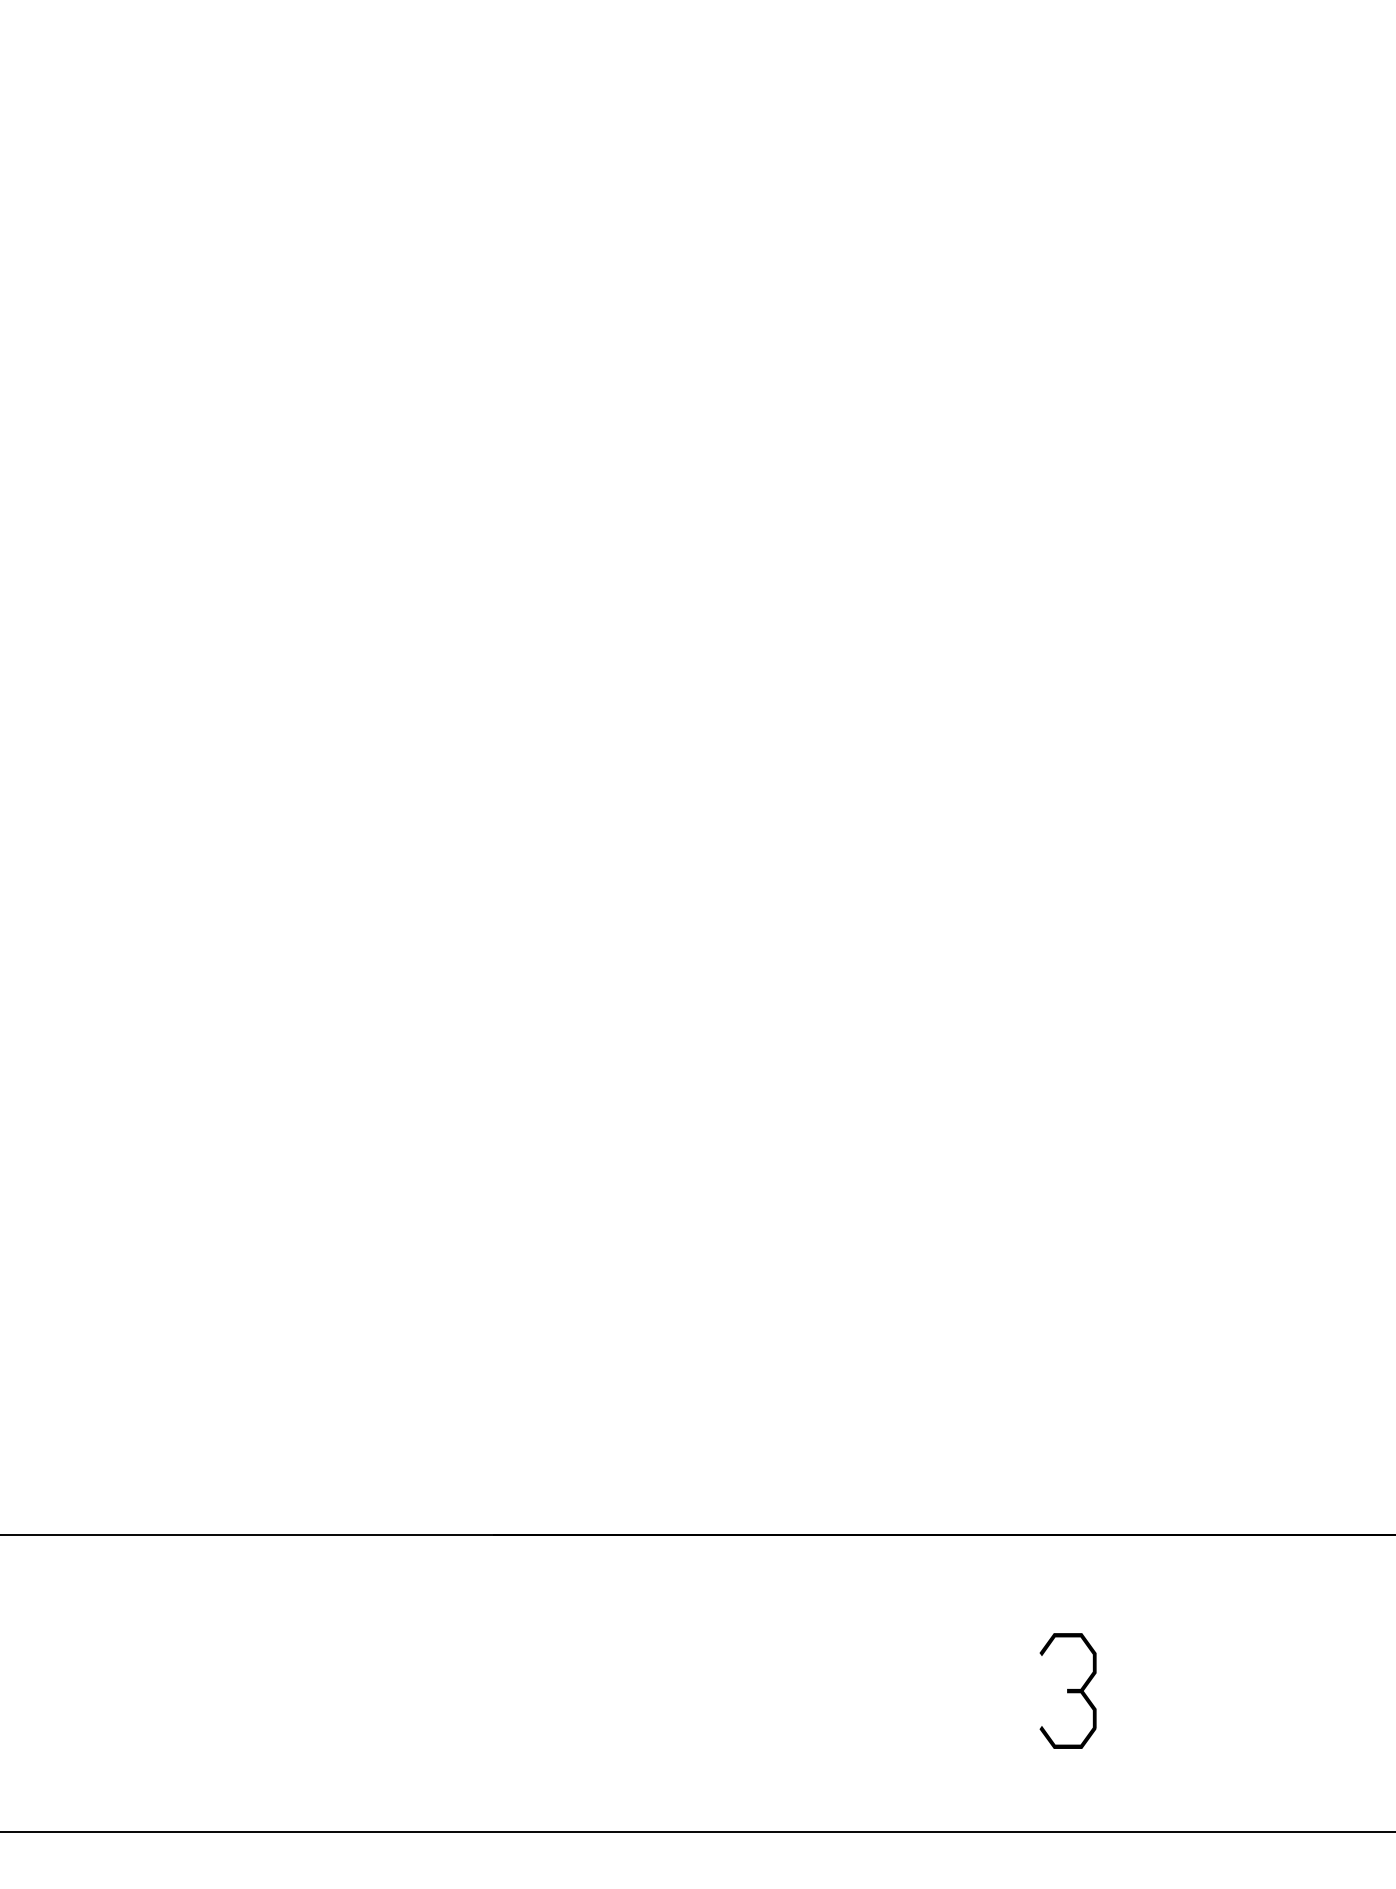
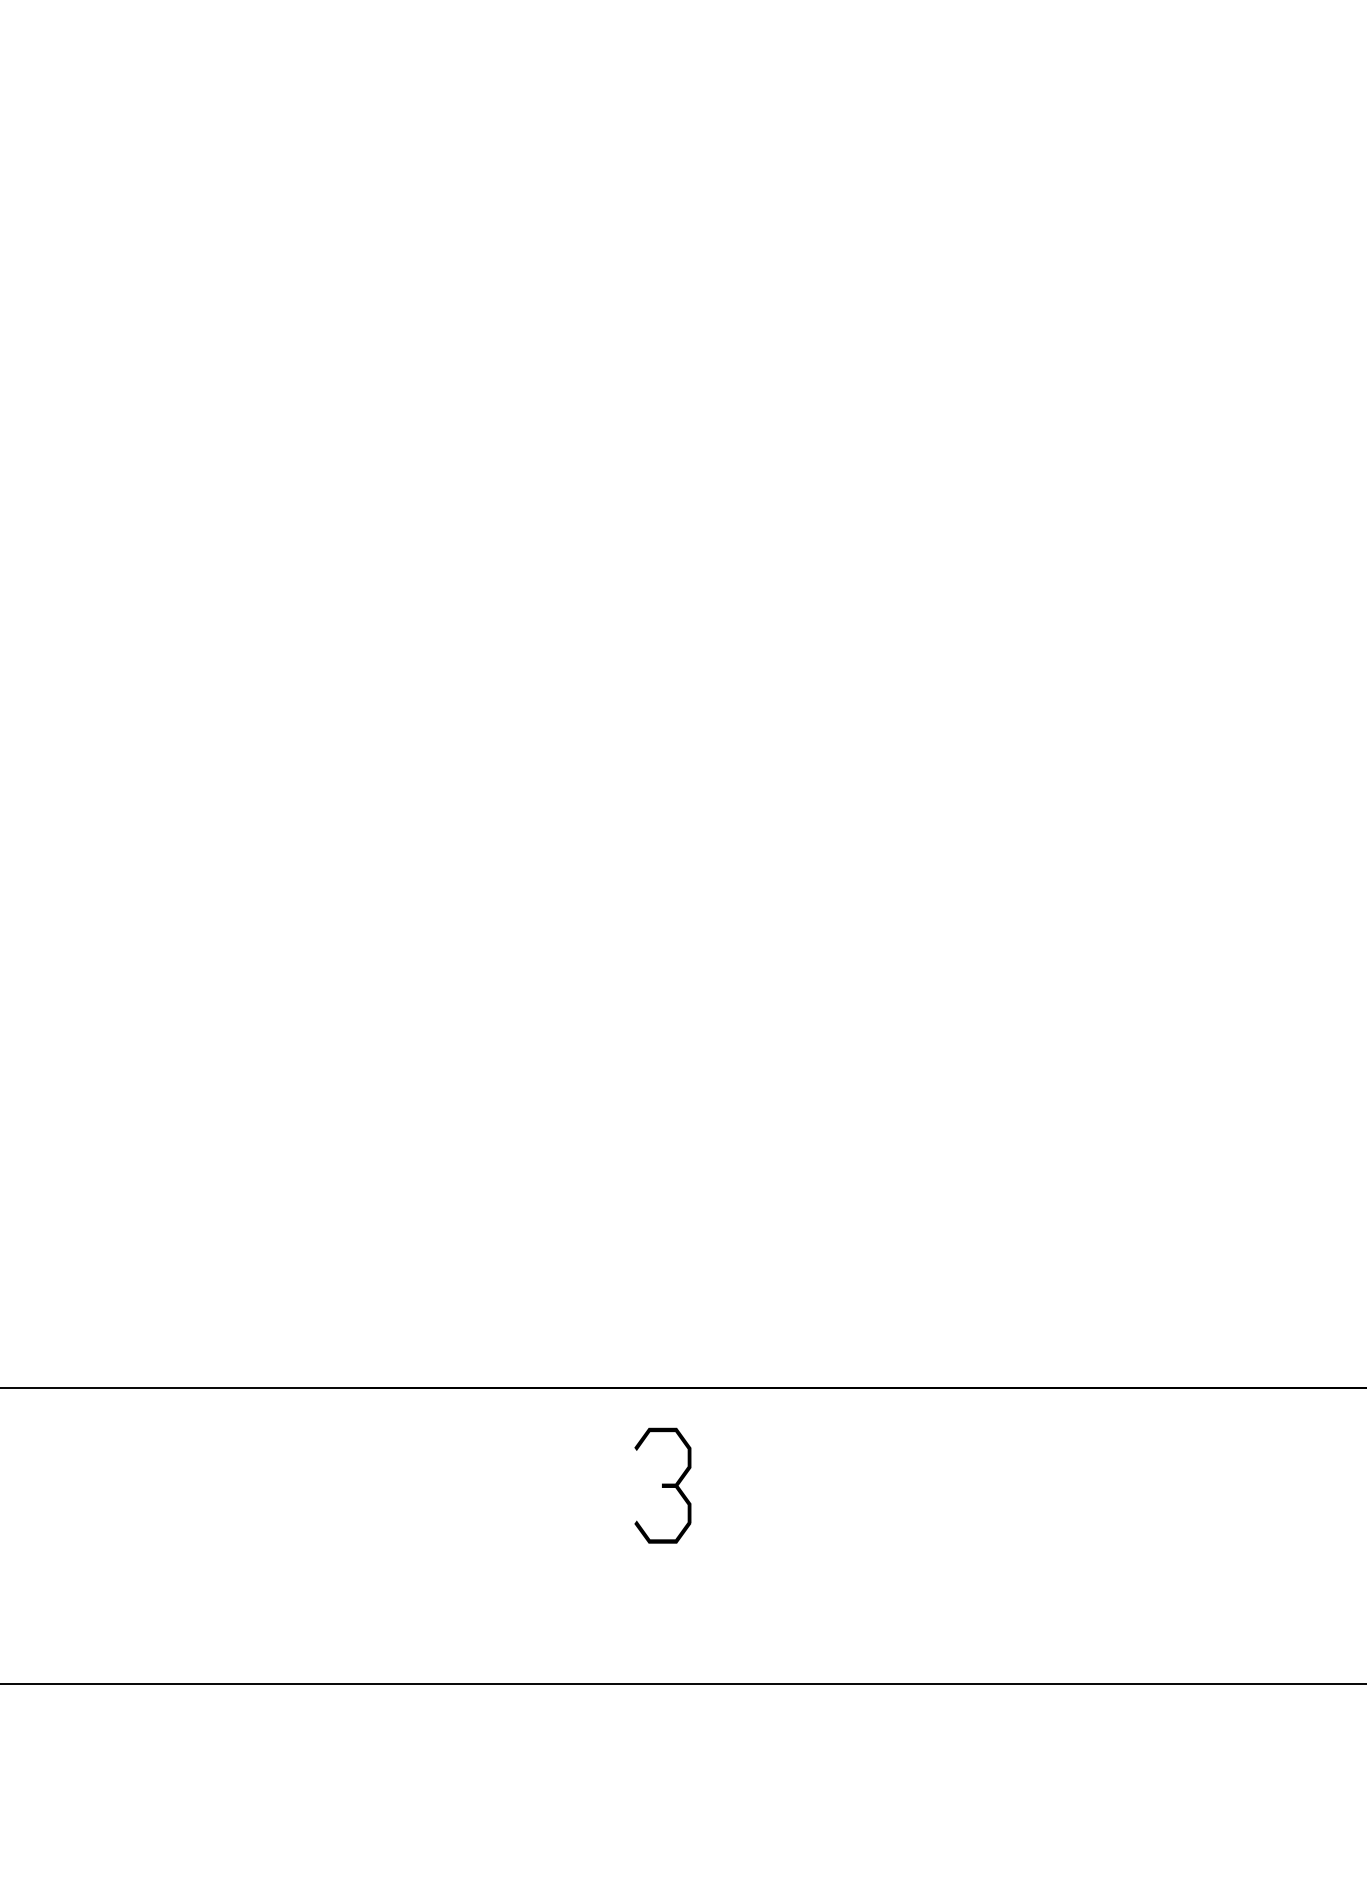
part: (1067, 1690) -> (662, 1485), moved

